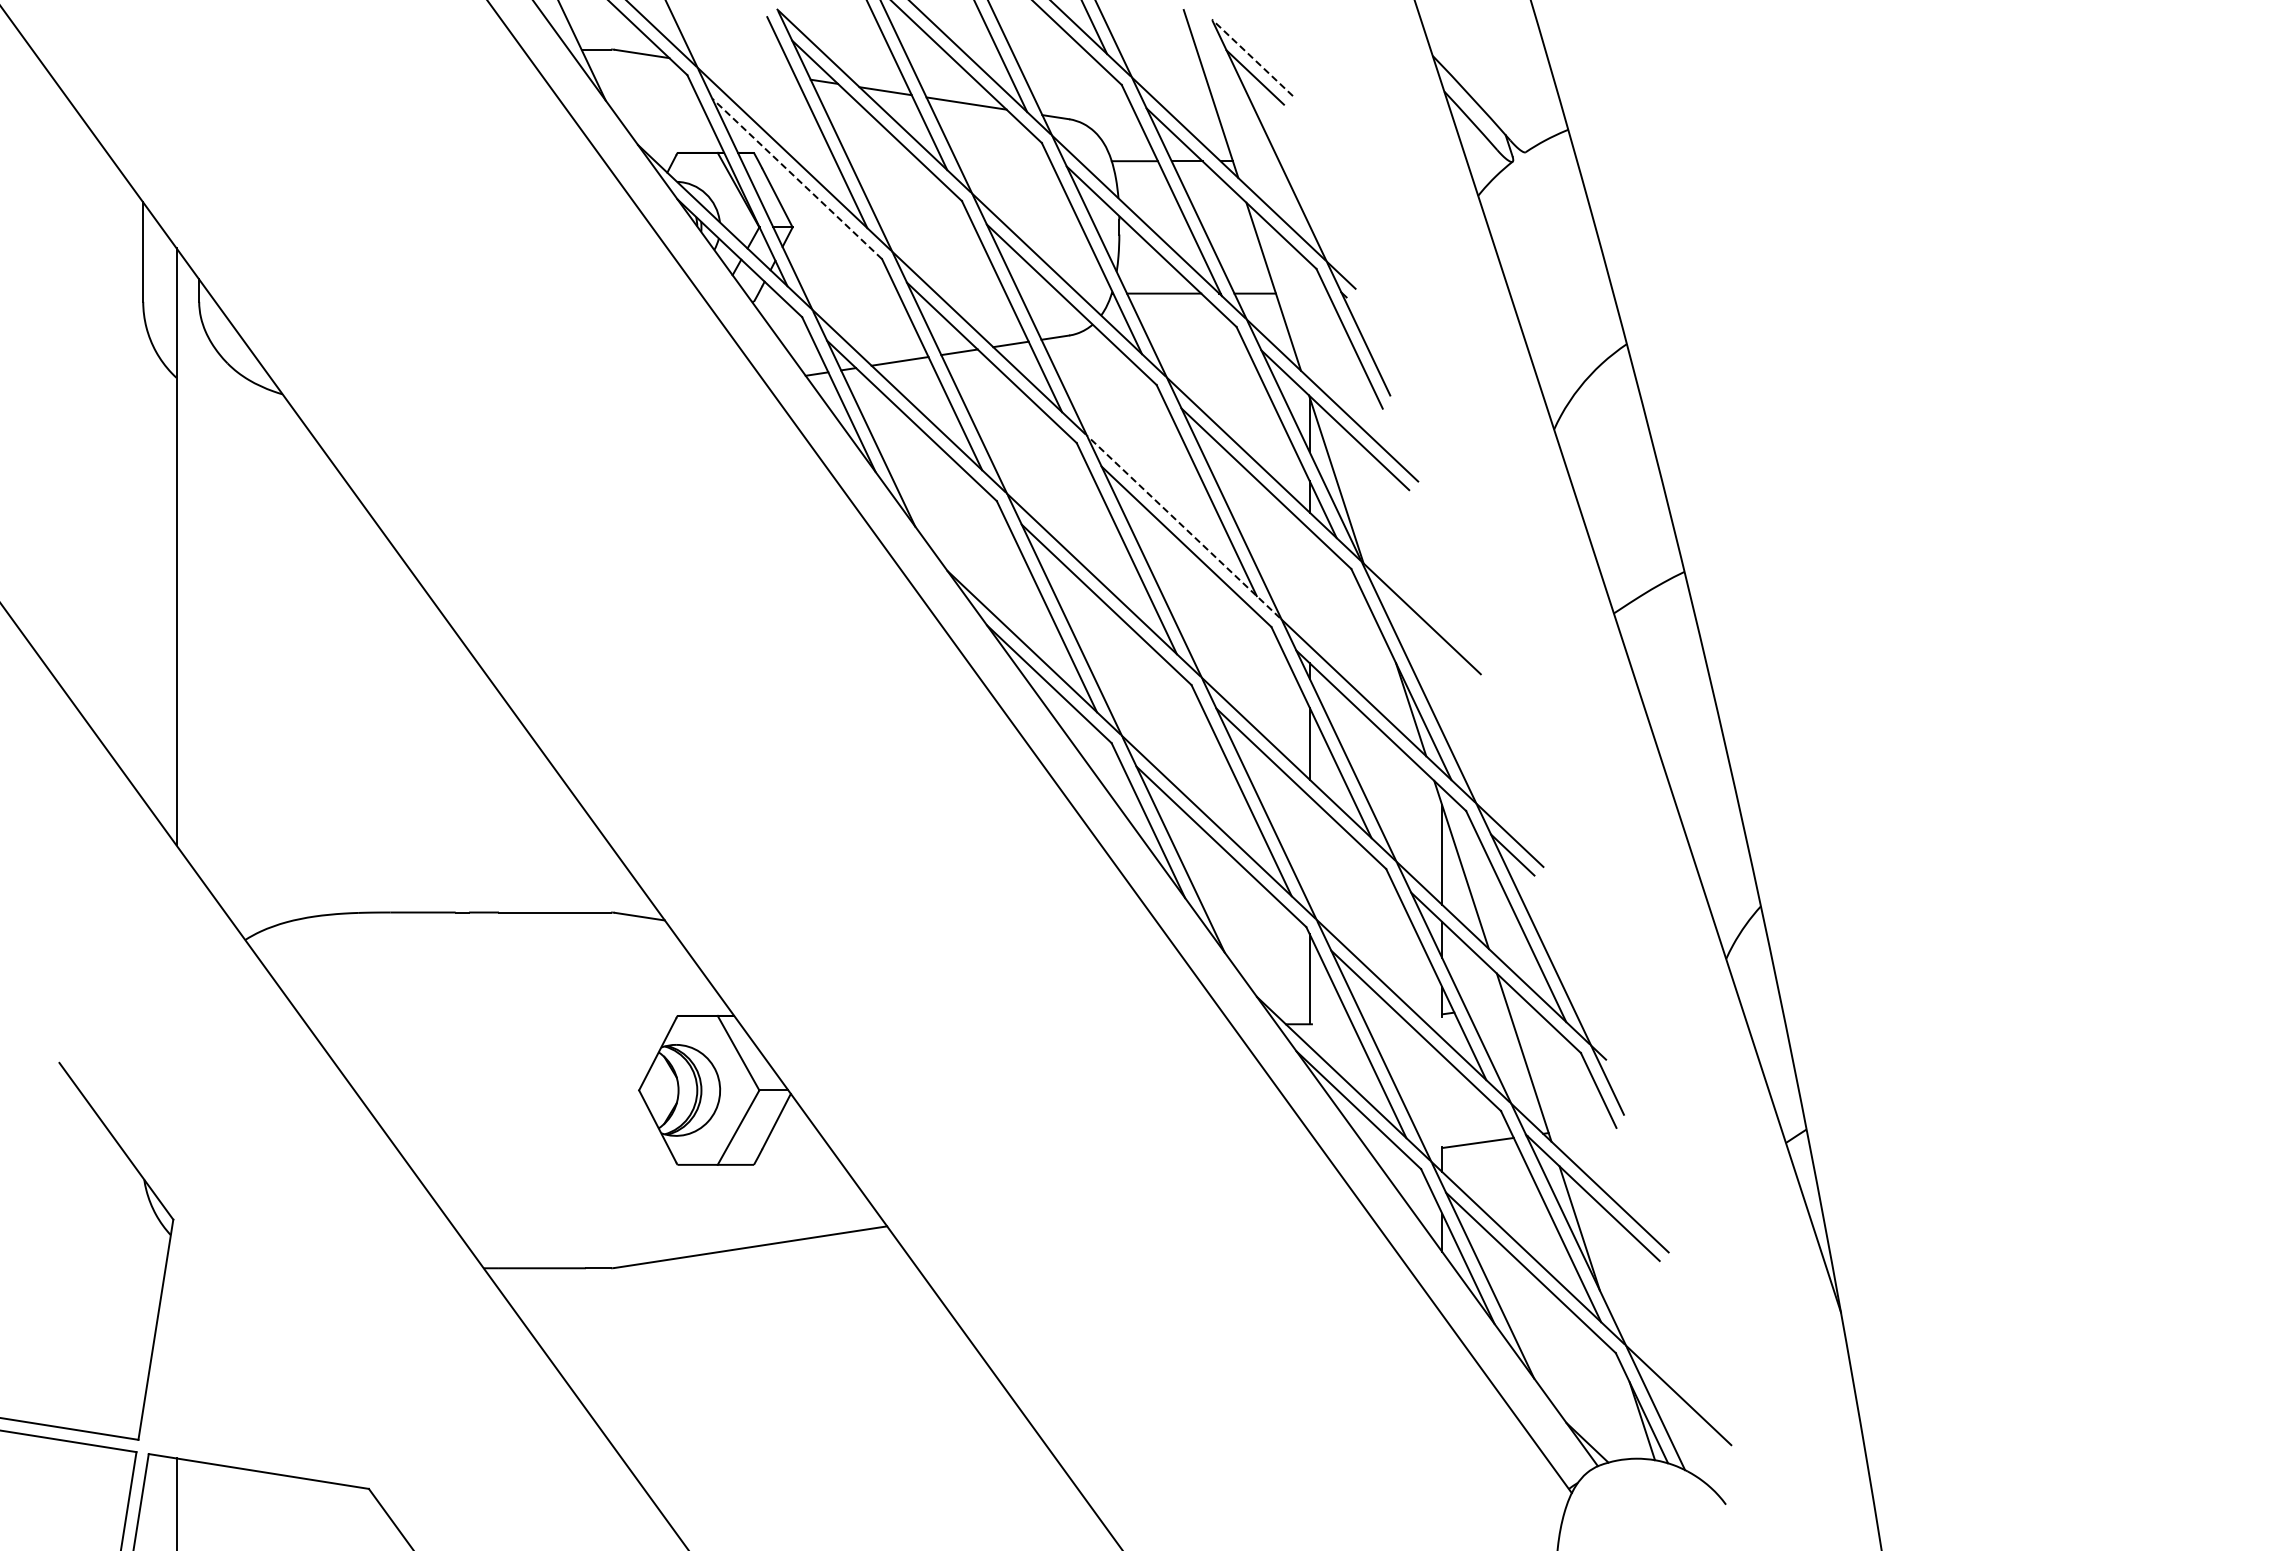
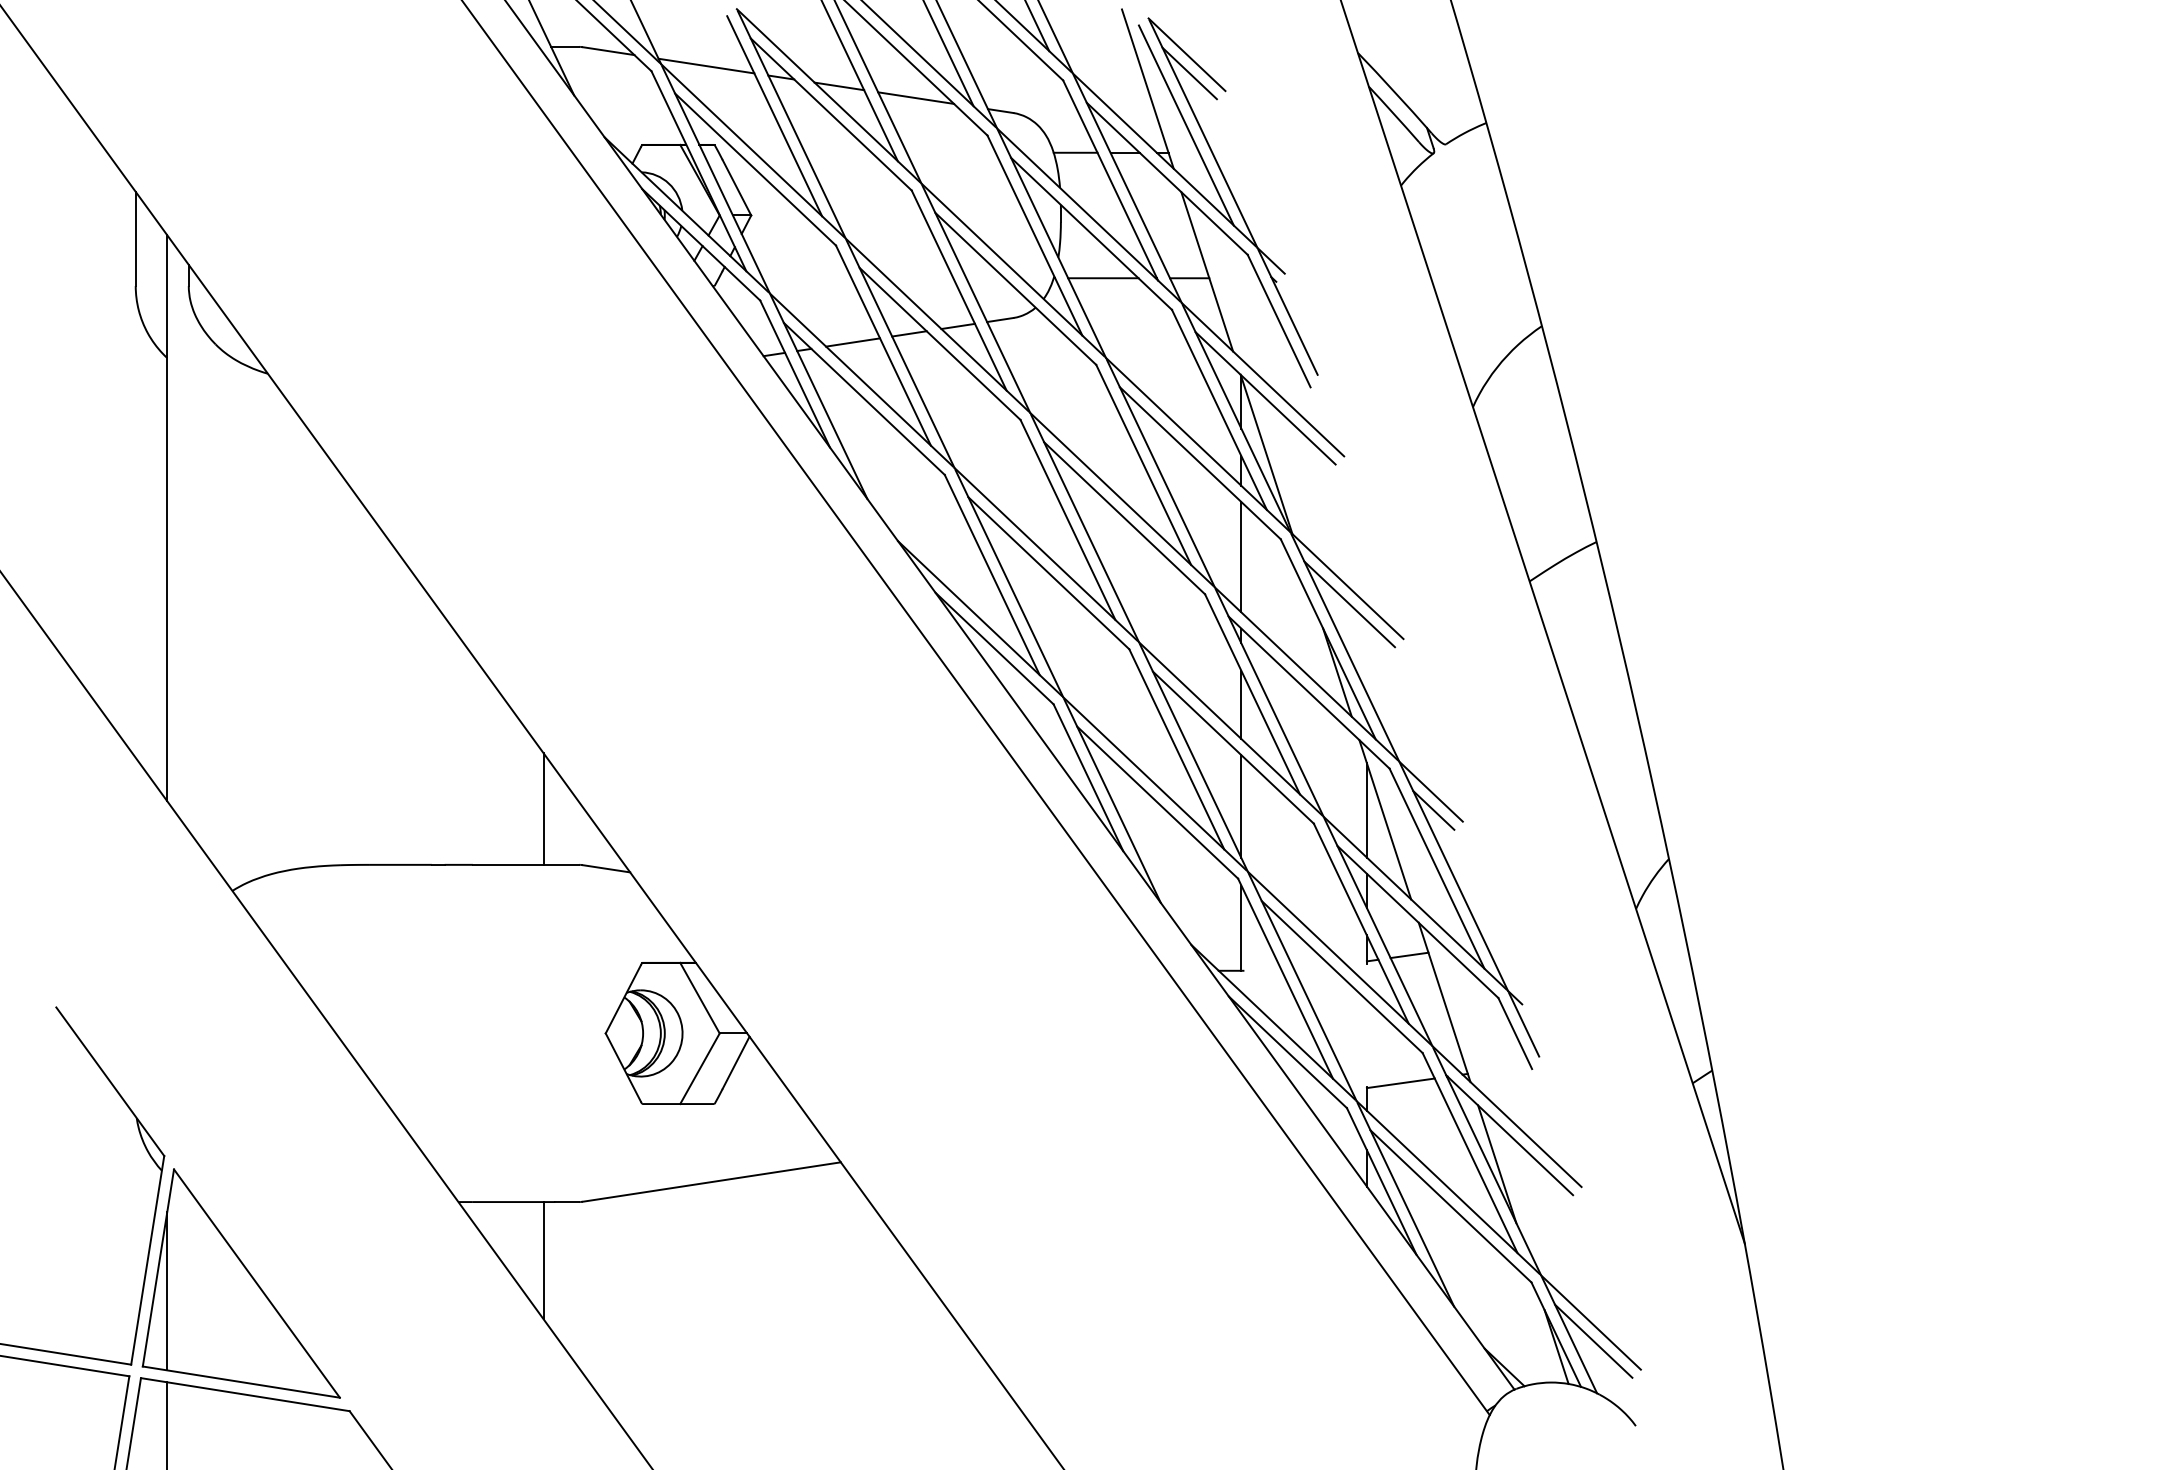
line: (1252, 57) -> (1187, 54), dashed -> solid
line: (744, 69) -> (705, 65), added
line: (1251, 131) -> (1186, 124), added
line: (797, 178) -> (755, 169), dashed -> solid
line: (1183, 526) -> (1121, 498), dashed -> solid
line: (1309, 587) -> (1241, 556), added
line: (1423, 637) -> (1349, 604), added
line: (1309, 850) -> (1241, 806), added
line: (573, 853) -> (543, 808), added
line: (1487, 1007) -> (1409, 954), added
line: (573, 1330) -> (543, 1261), added
part: (254, 1353) -> (241, 1282), added
line: (1681, 1414) -> (1593, 1340), added

